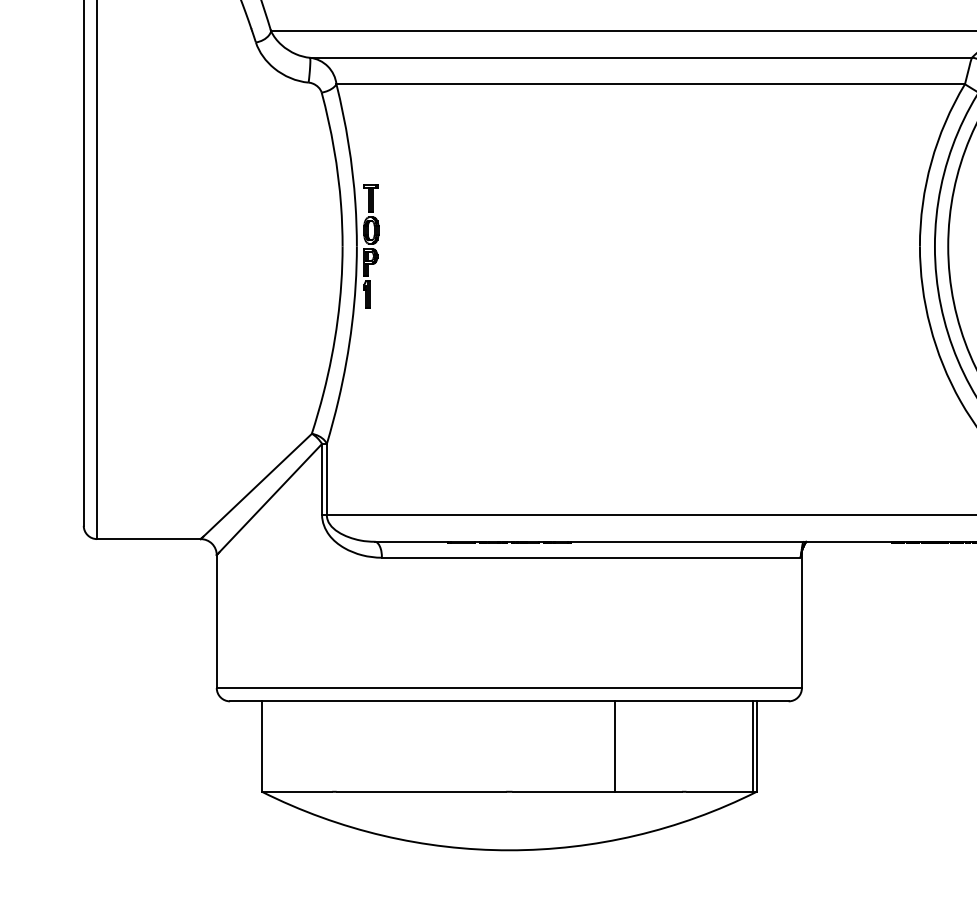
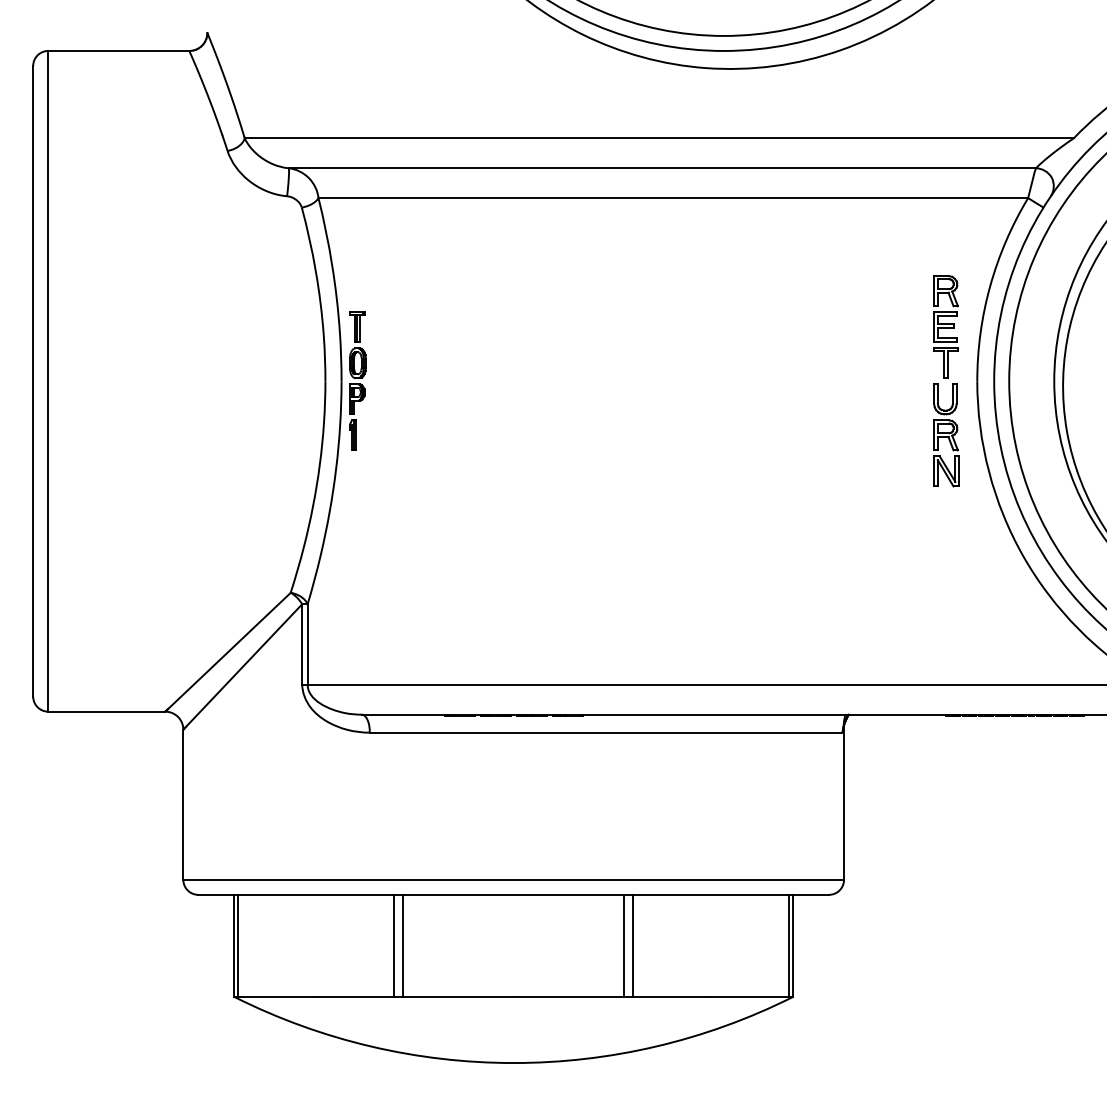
part: (892, 246) -> (946, 381), added
line: (265, 746) -> (238, 945), added
line: (403, 746) -> (394, 945), added
line: (411, 746) -> (403, 945), added
line: (607, 746) -> (624, 945), added

